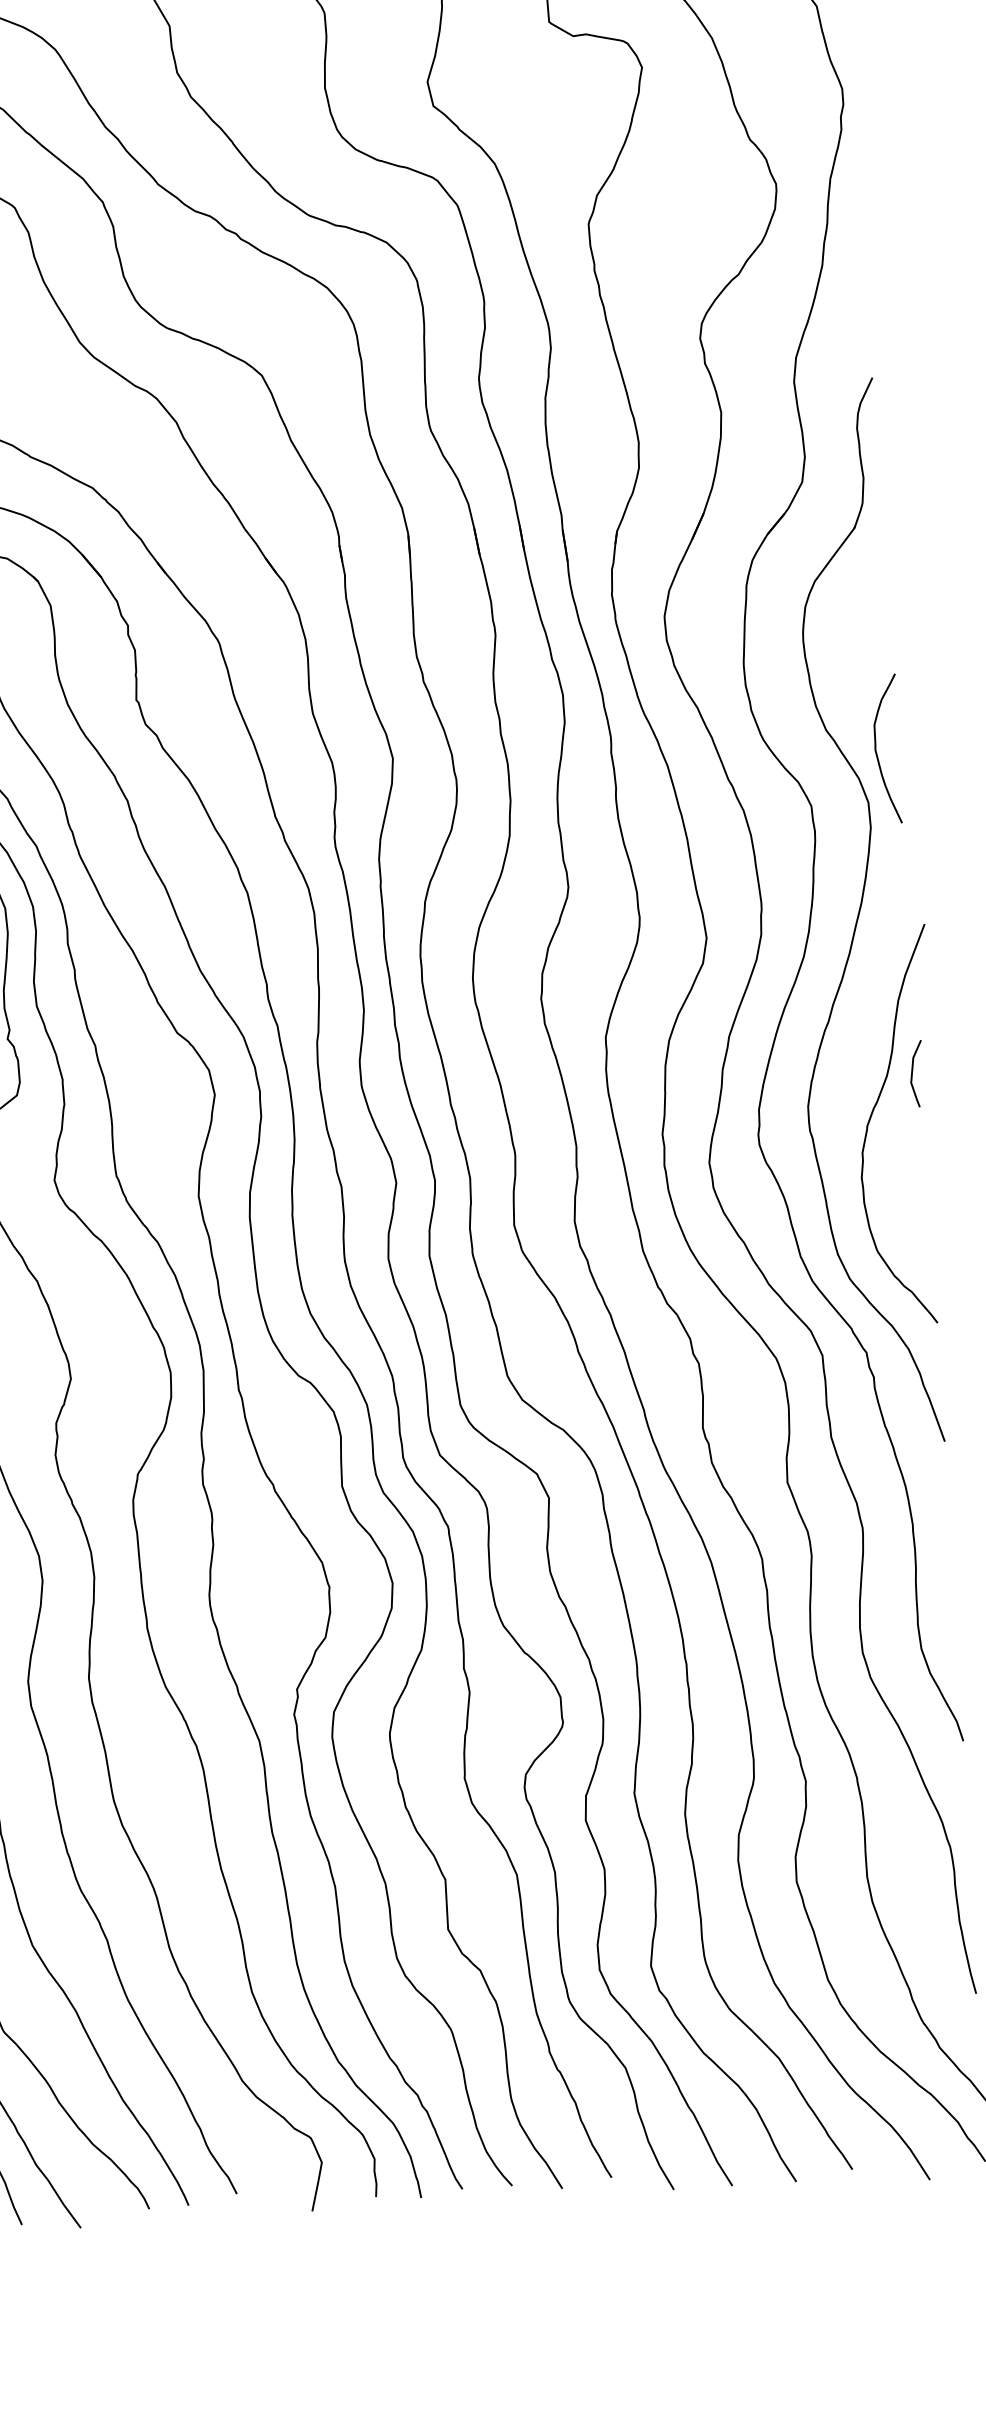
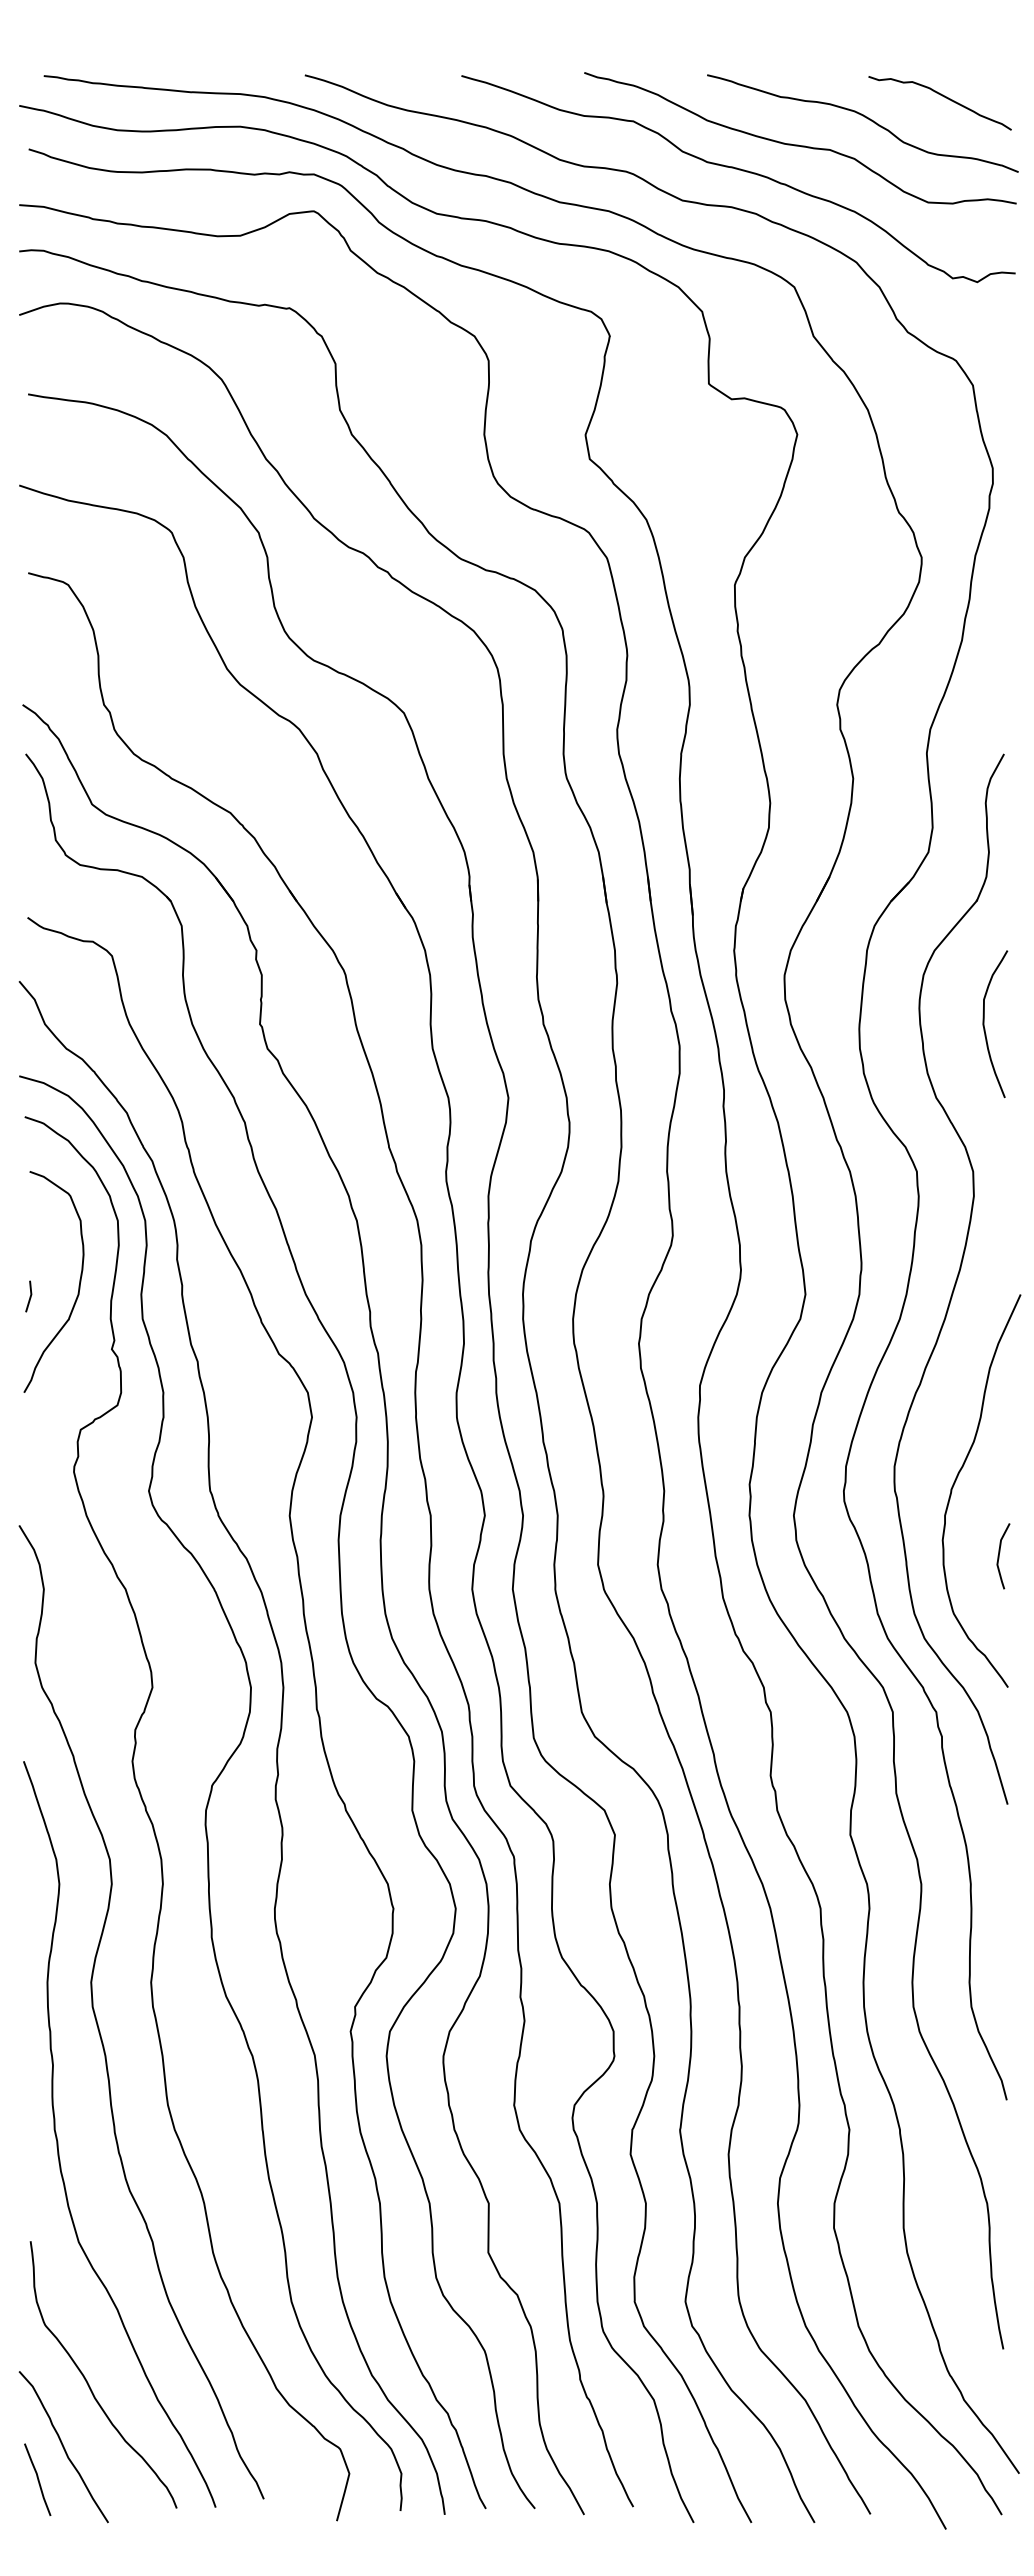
curve: (877, 754) -> (985, 1028), moved
line: (912, 1074) -> (999, 1556), moved

